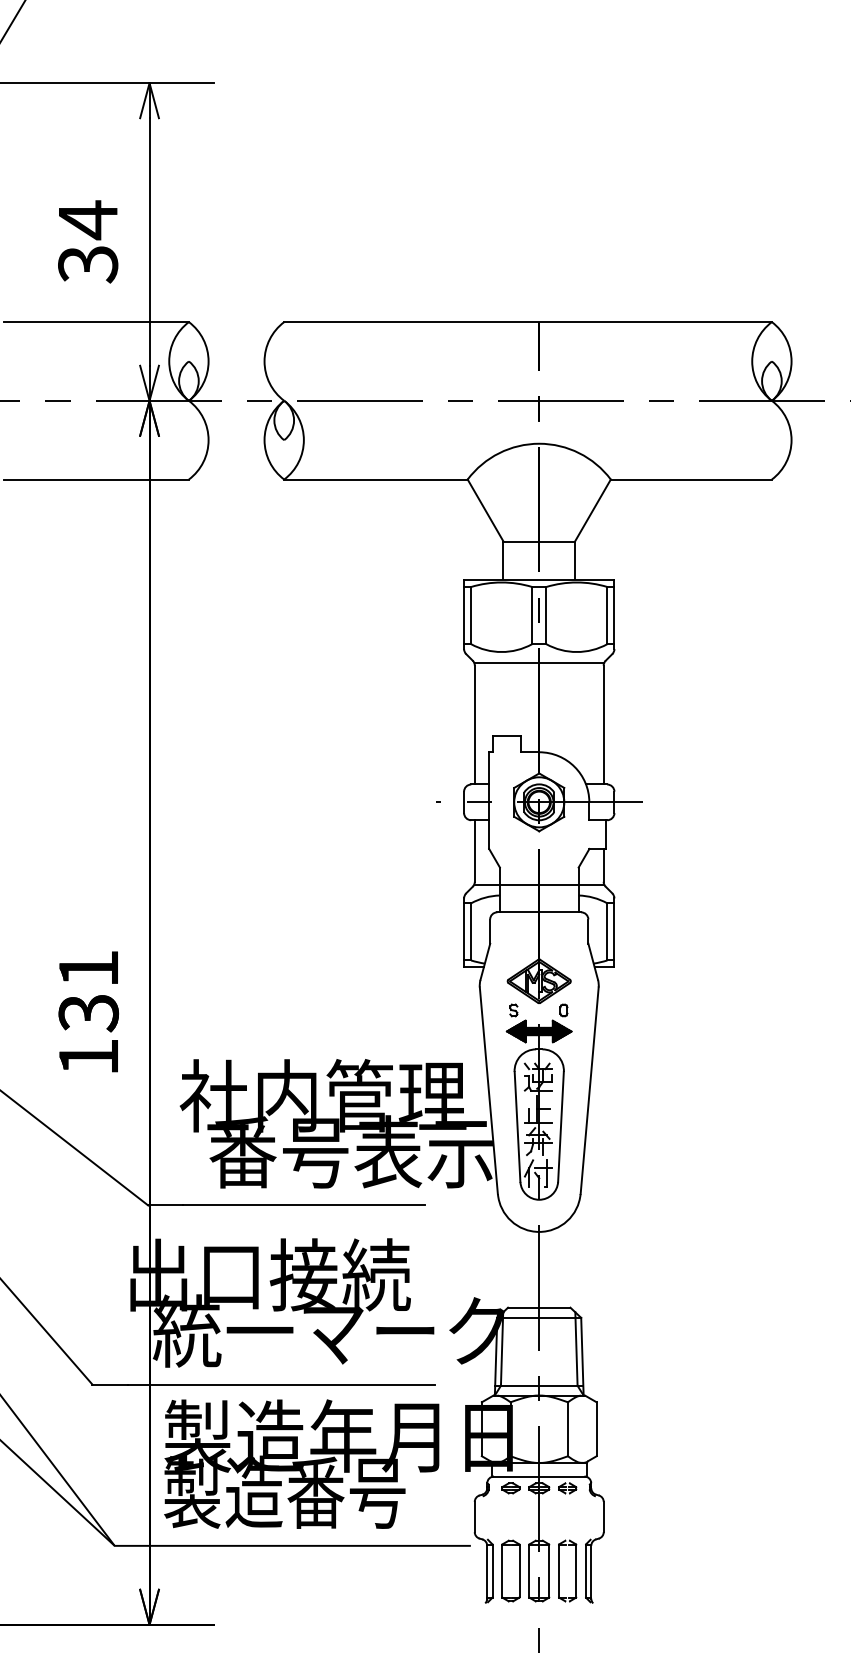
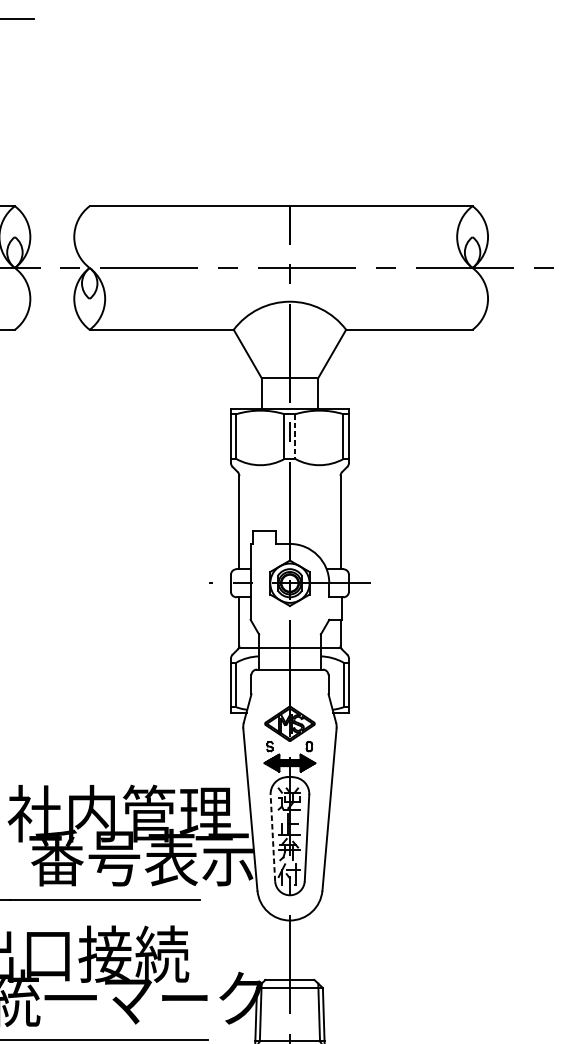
line: (546, 615) -> (295, 436), solid -> dashed
line: (538, 662) -> (289, 473), removed
line: (517, 1126) -> (272, 837), solid -> dashed

